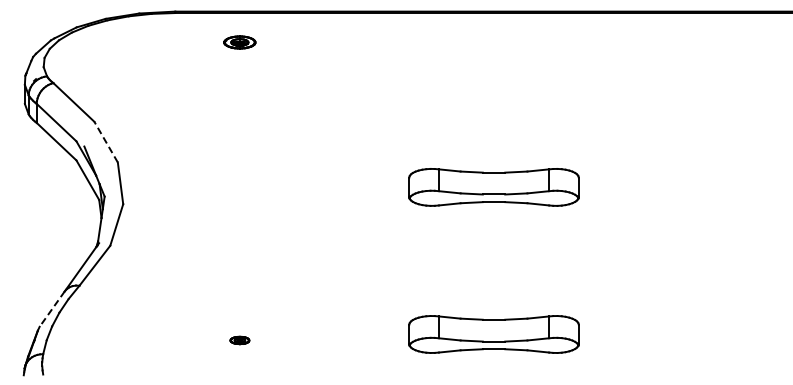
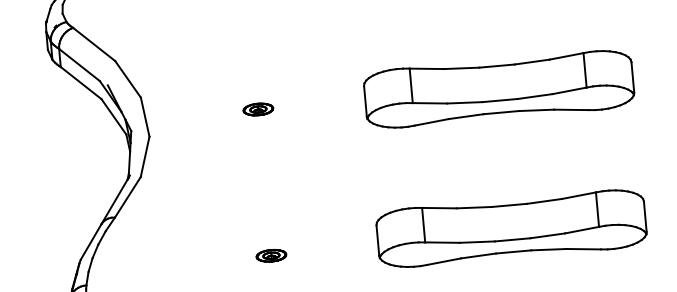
line: (106, 142) -> (128, 79), dashed -> solid
part: (239, 185) -> (257, 109), added
part: (493, 187) -> (498, 89), size x1.67
line: (52, 309) -> (91, 242), dashed -> solid
part: (493, 334) -> (511, 228), size x1.67
part: (239, 340) -> (271, 255), size x1.67

